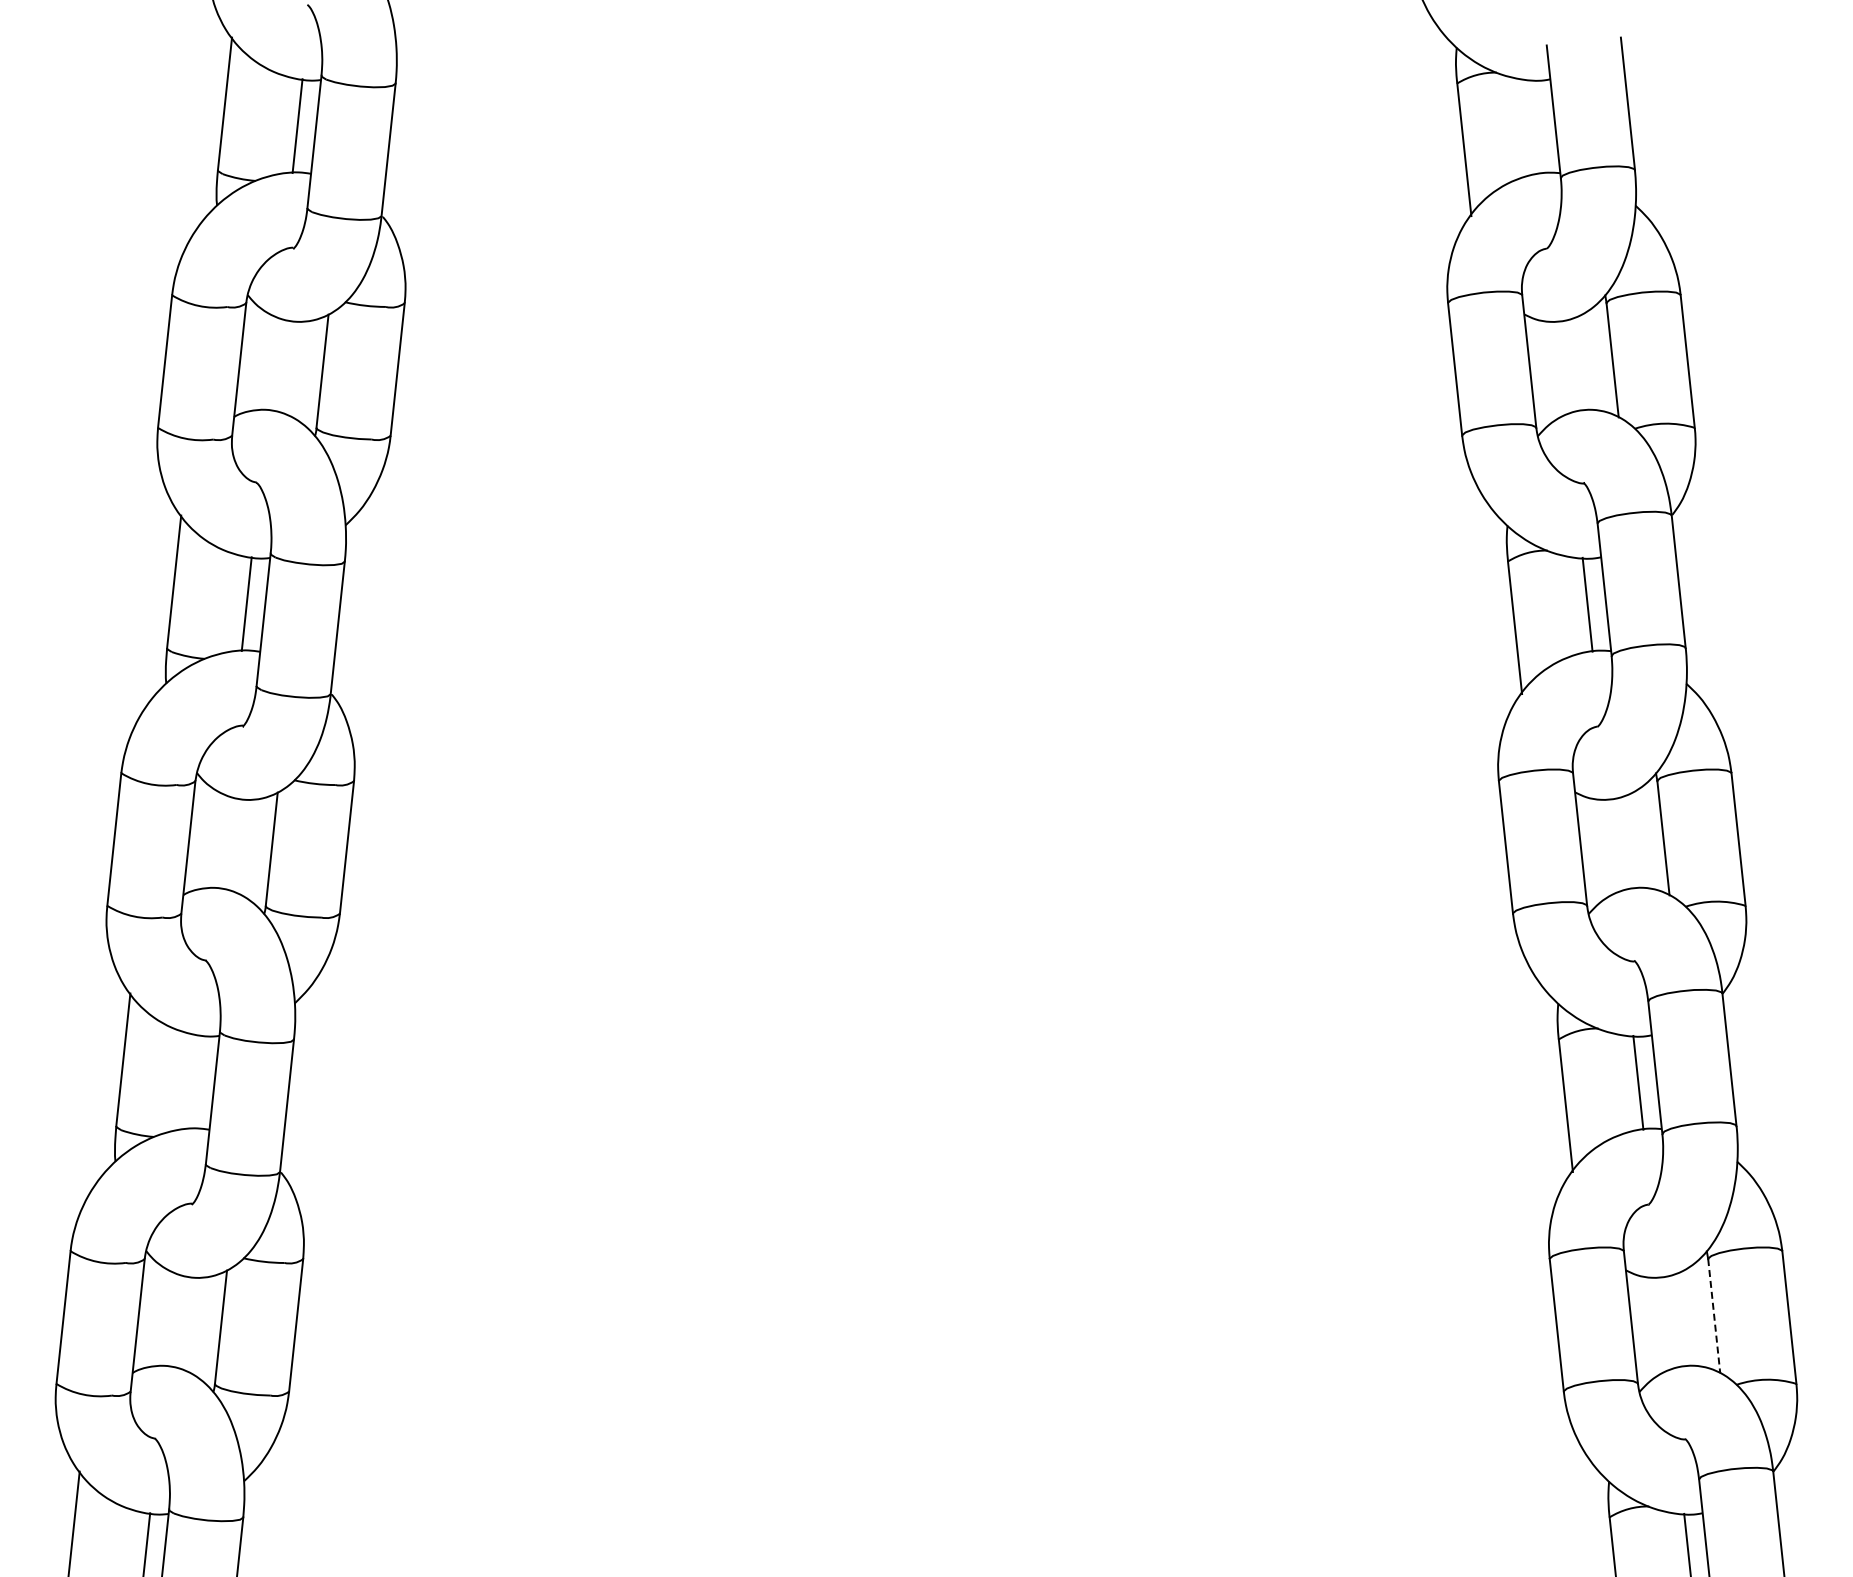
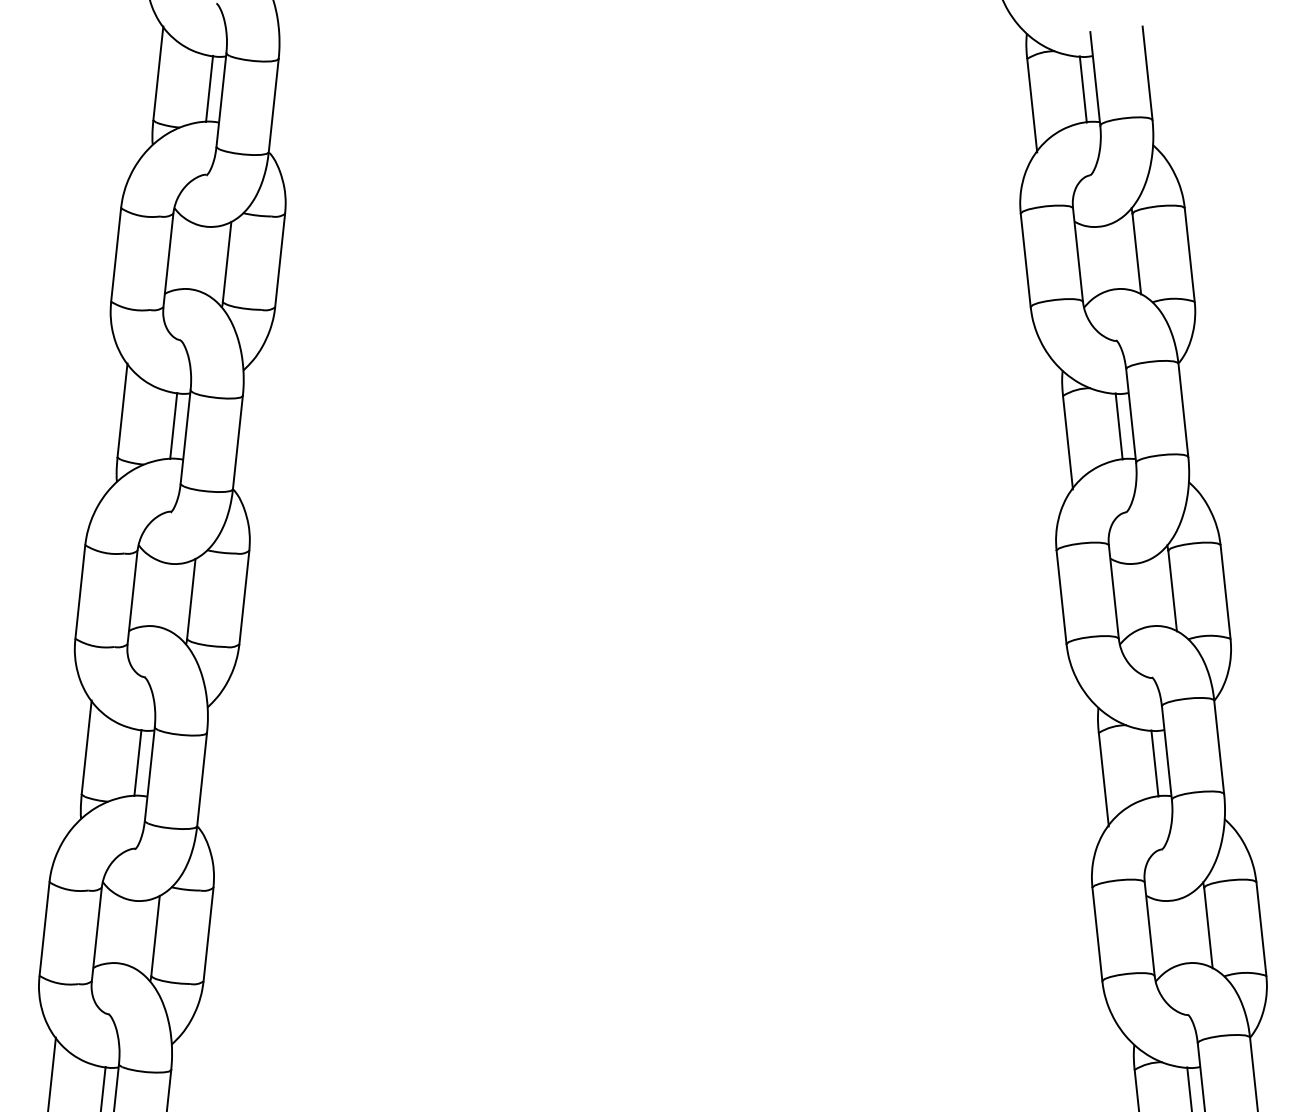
line: (1536, 126) -> (1083, 89), added
line: (195, 1081) -> (137, 762), added
line: (1714, 1316) -> (1208, 928), dashed -> solid

